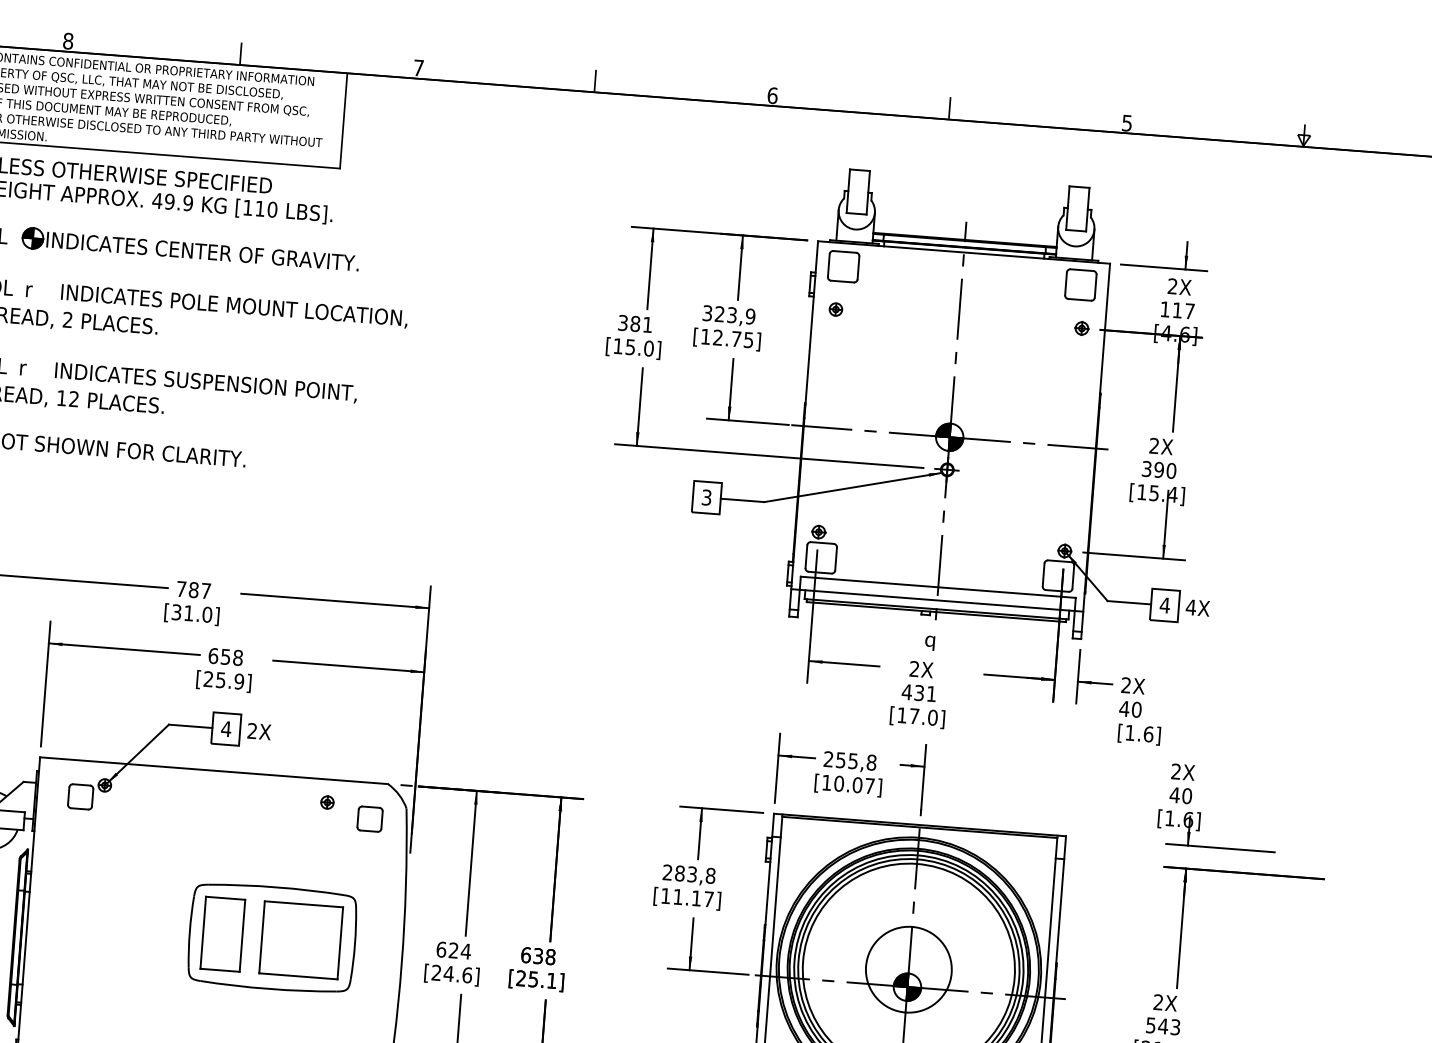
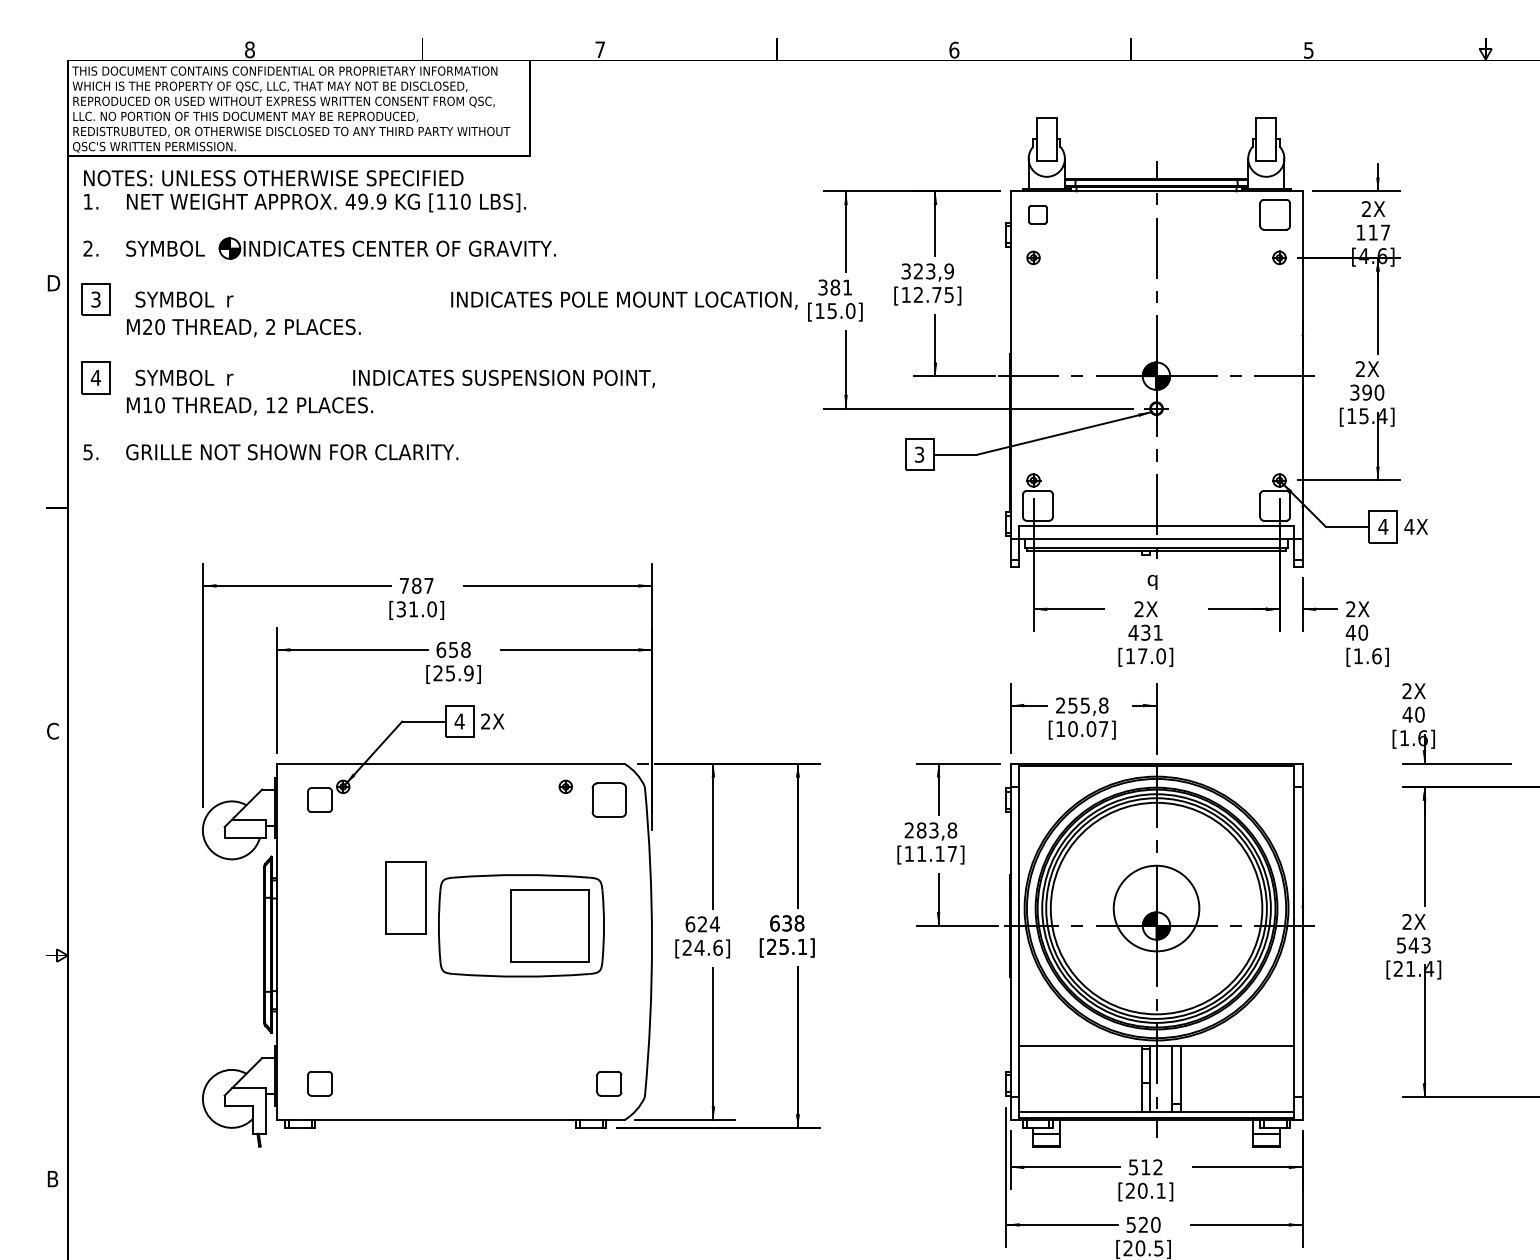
part: (843, 266) -> (1037, 214), size x0.6
text: (234, 306) -> (624, 300), moved
text: (205, 382) -> (503, 378), moved
part: (370, 818) -> (609, 799), size x1.4
part: (222, 933) -> (405, 897), moved

